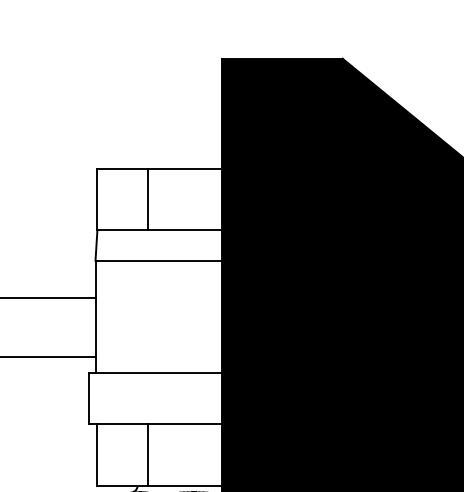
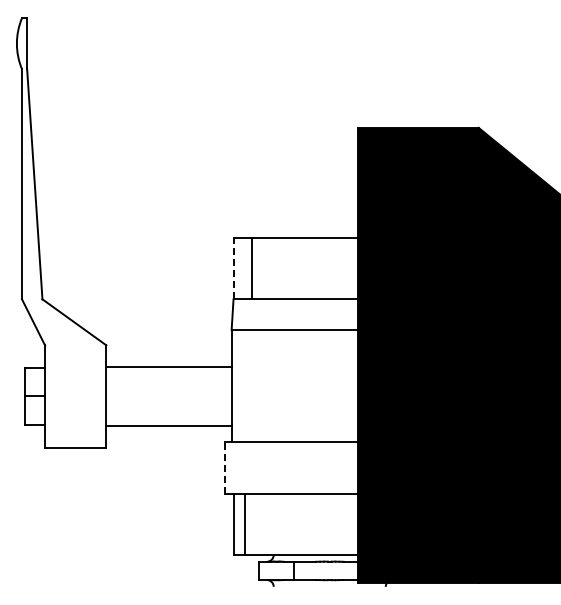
line: (97, 199) -> (233, 268), solid -> dashed
line: (147, 199) -> (251, 268), moved
line: (89, 399) -> (225, 468), solid -> dashed
line: (147, 454) -> (244, 523), moved

